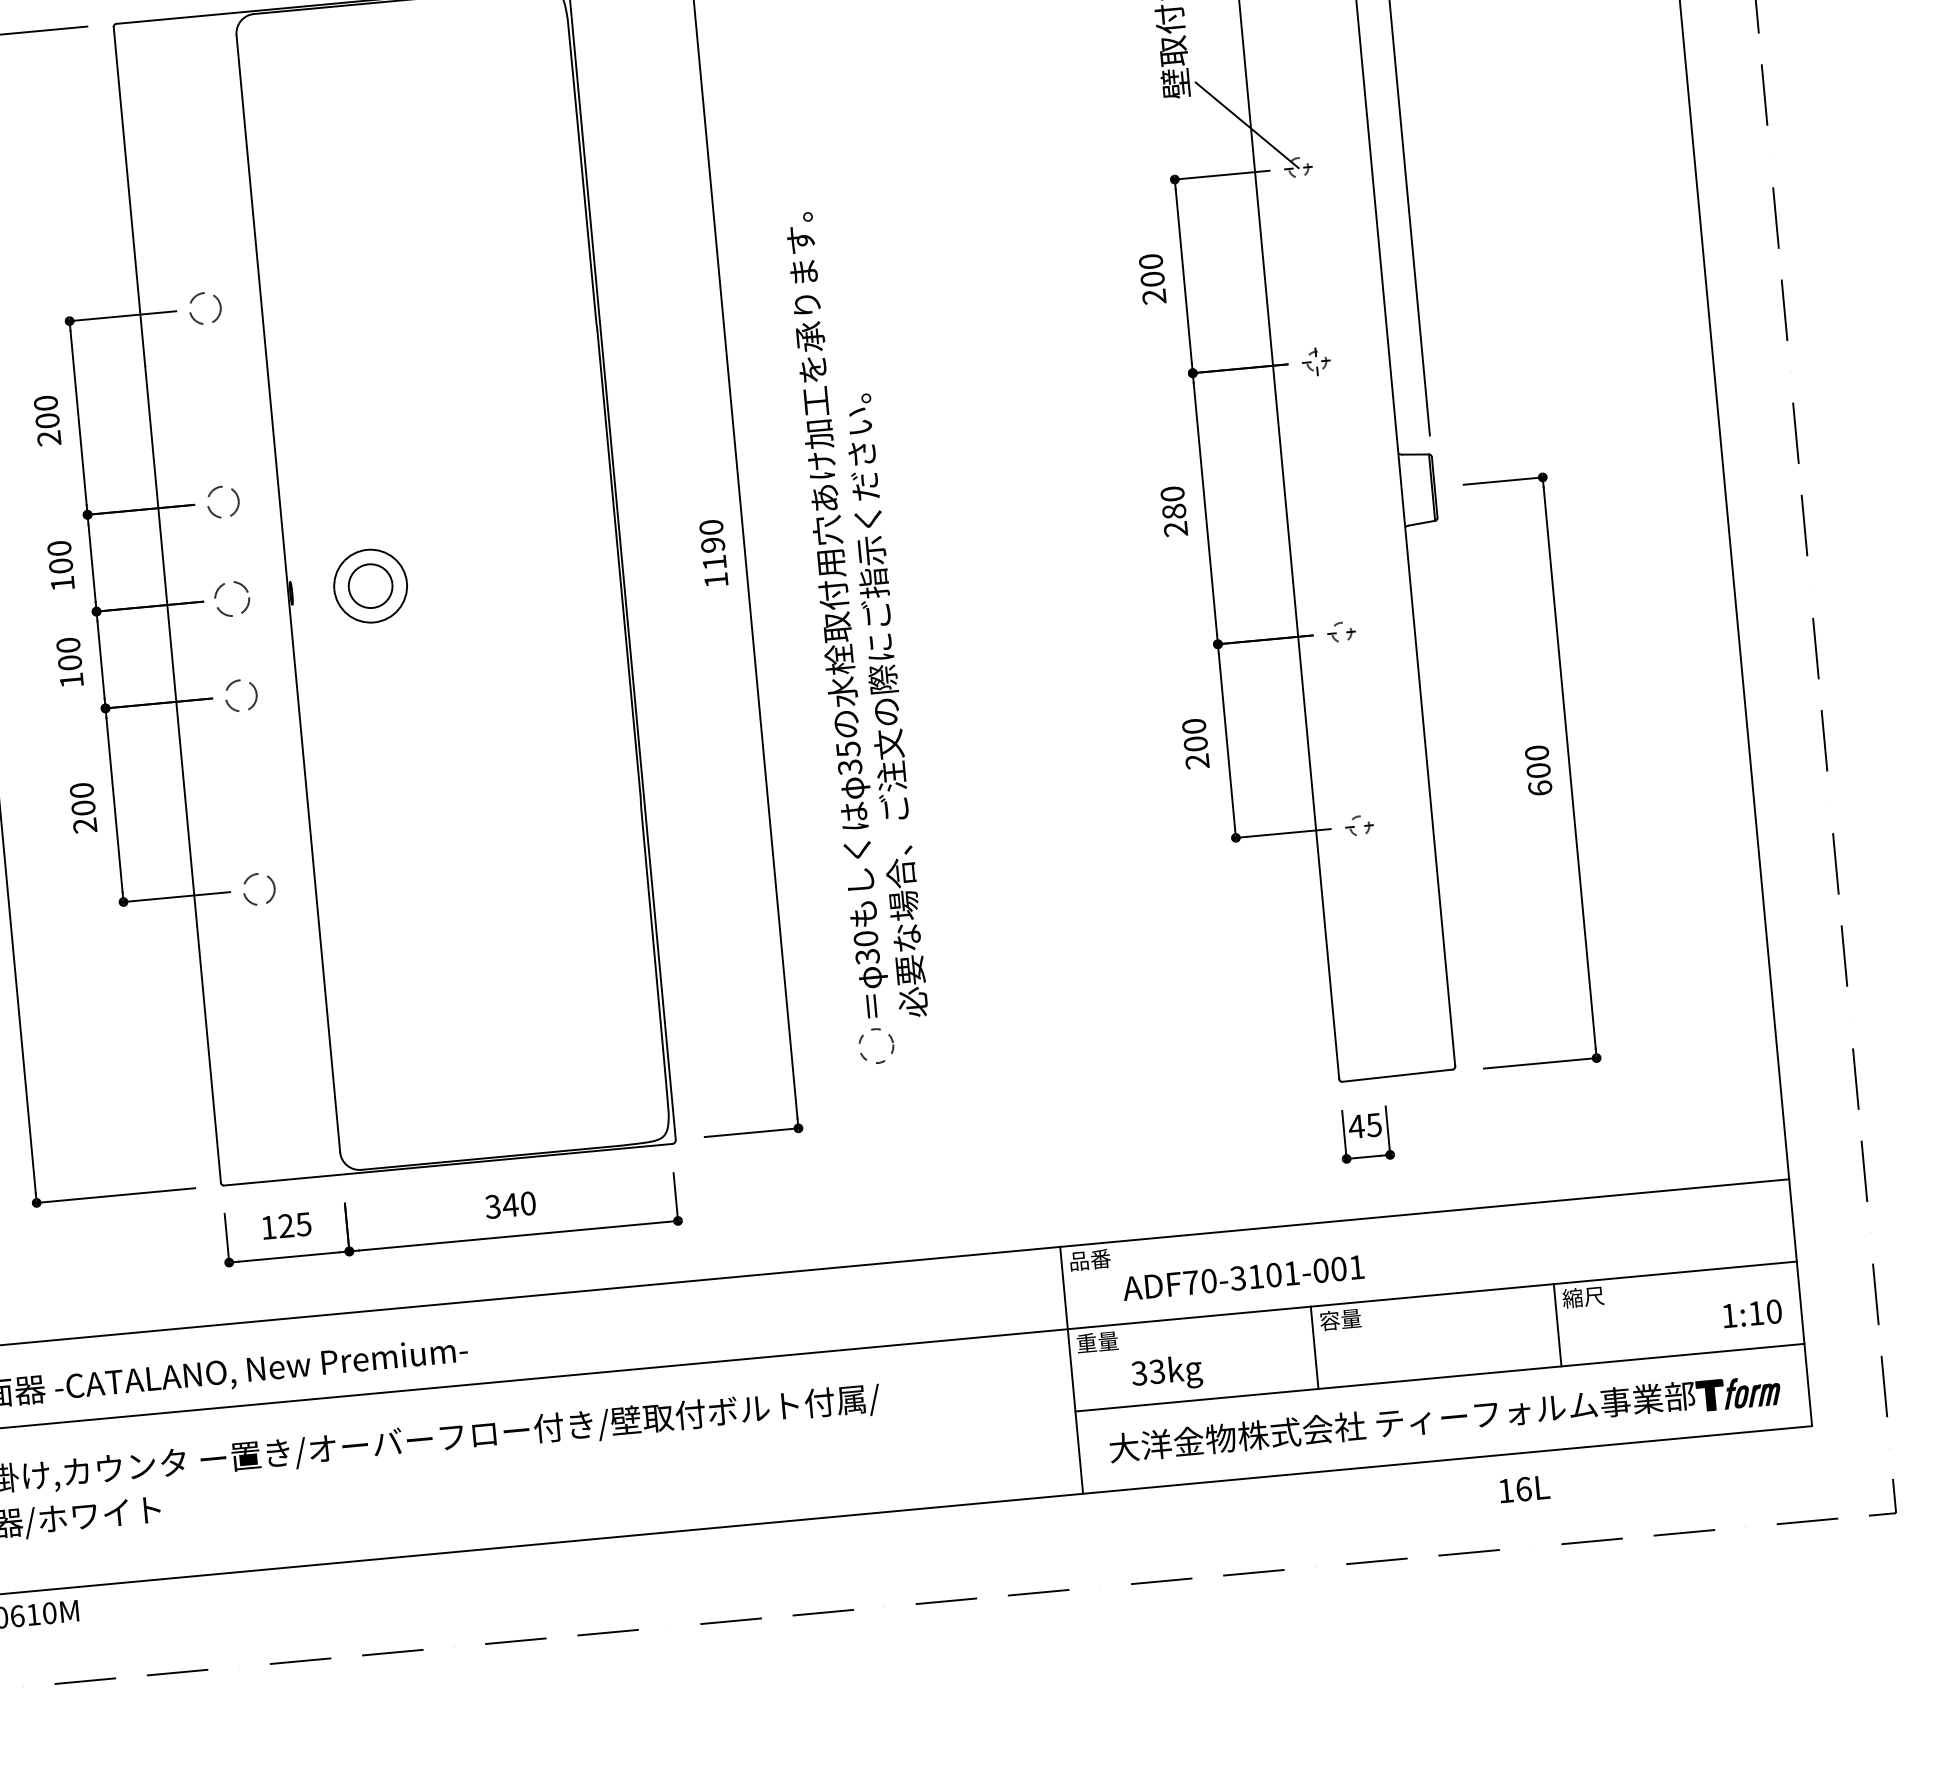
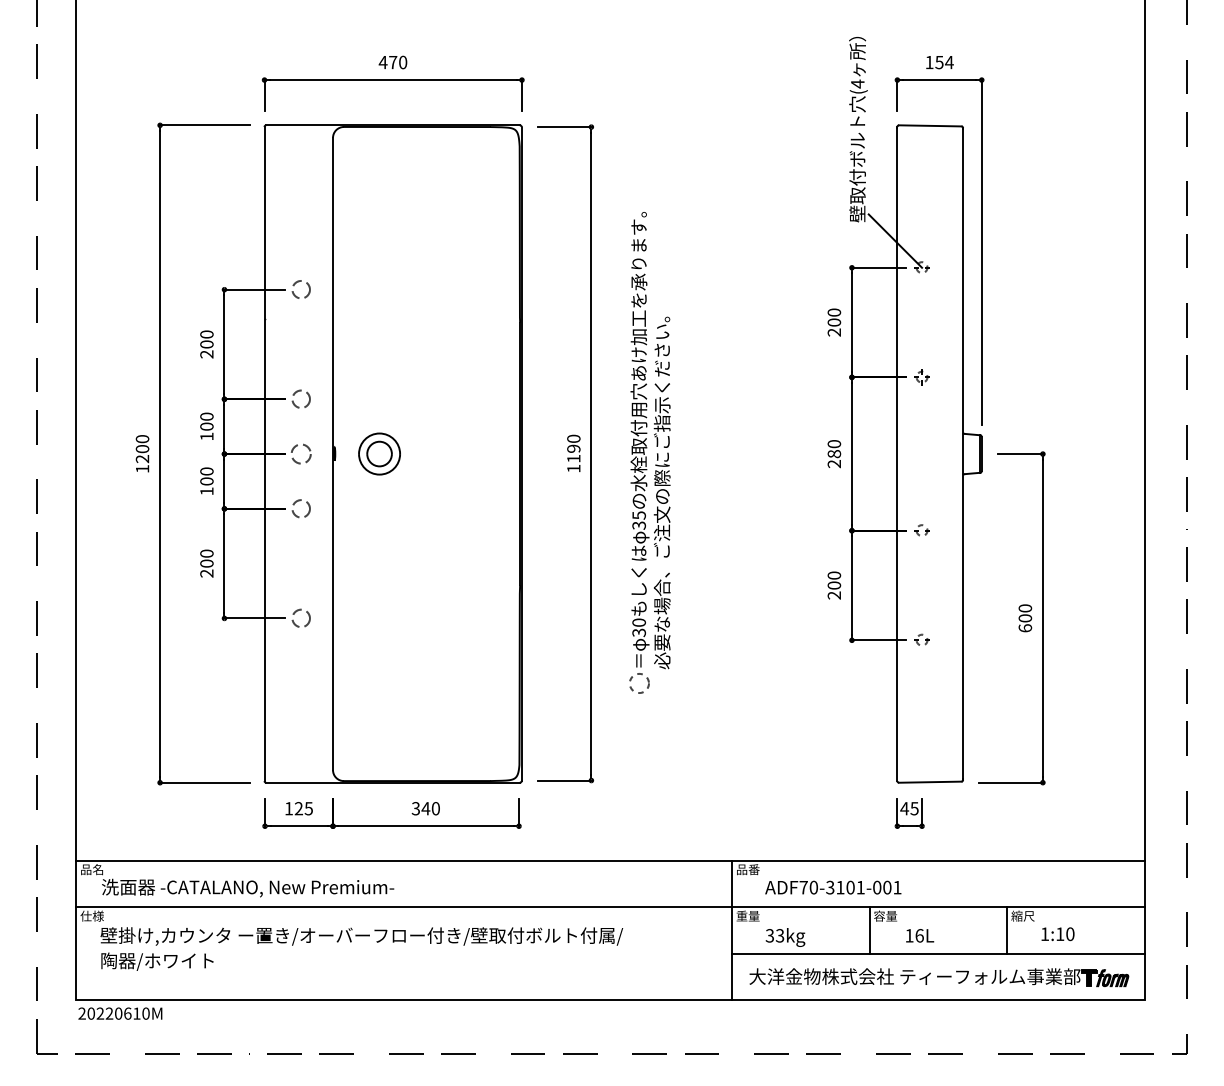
part: (856, 636) -> (649, 452), moved
text: (1751, 1314) -> (1057, 934), moved
text: (1525, 1488) -> (920, 935), moved

